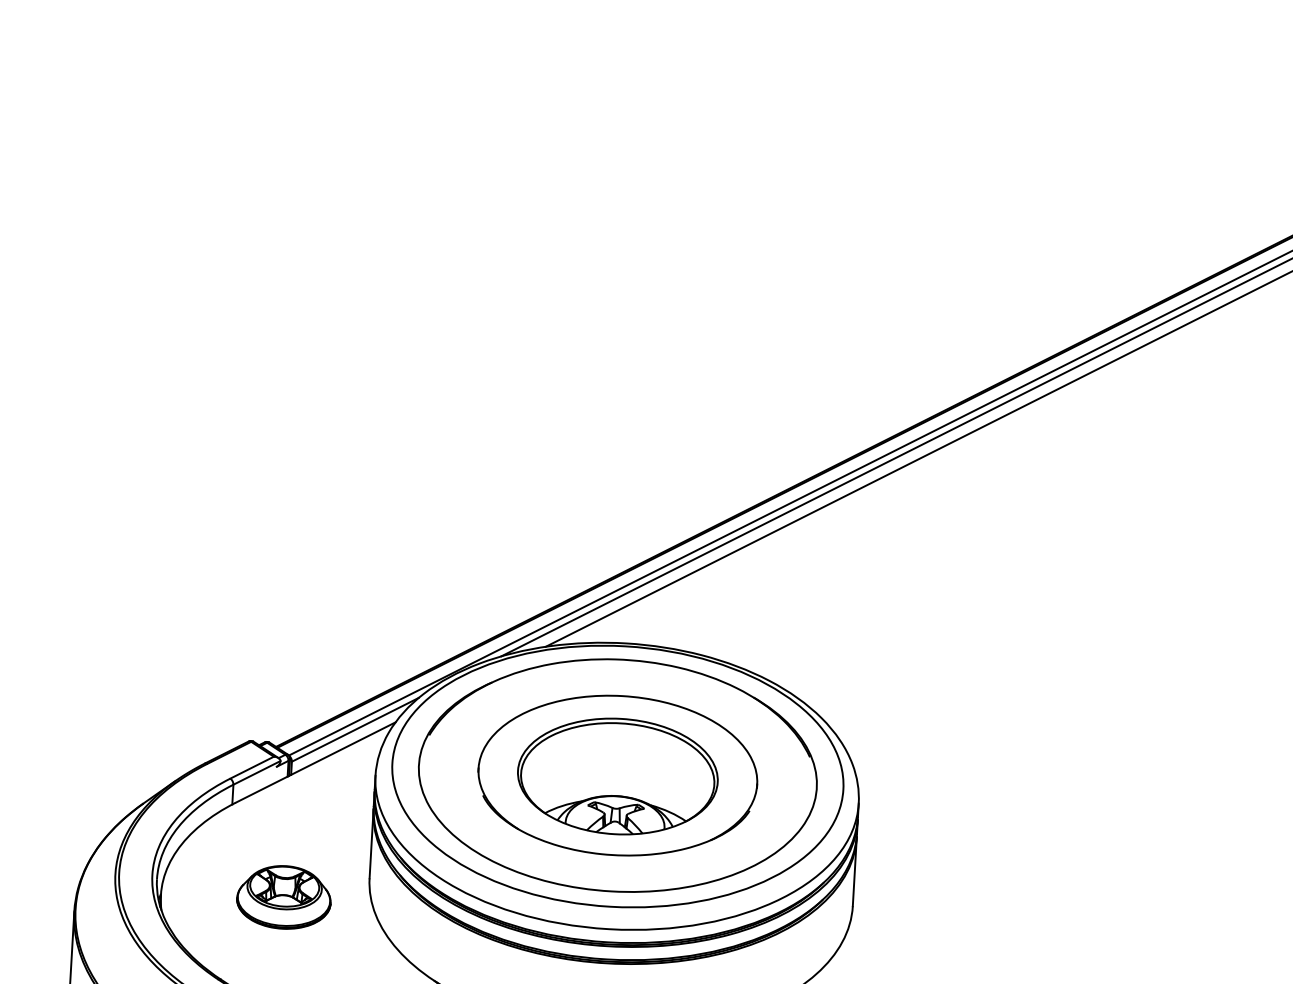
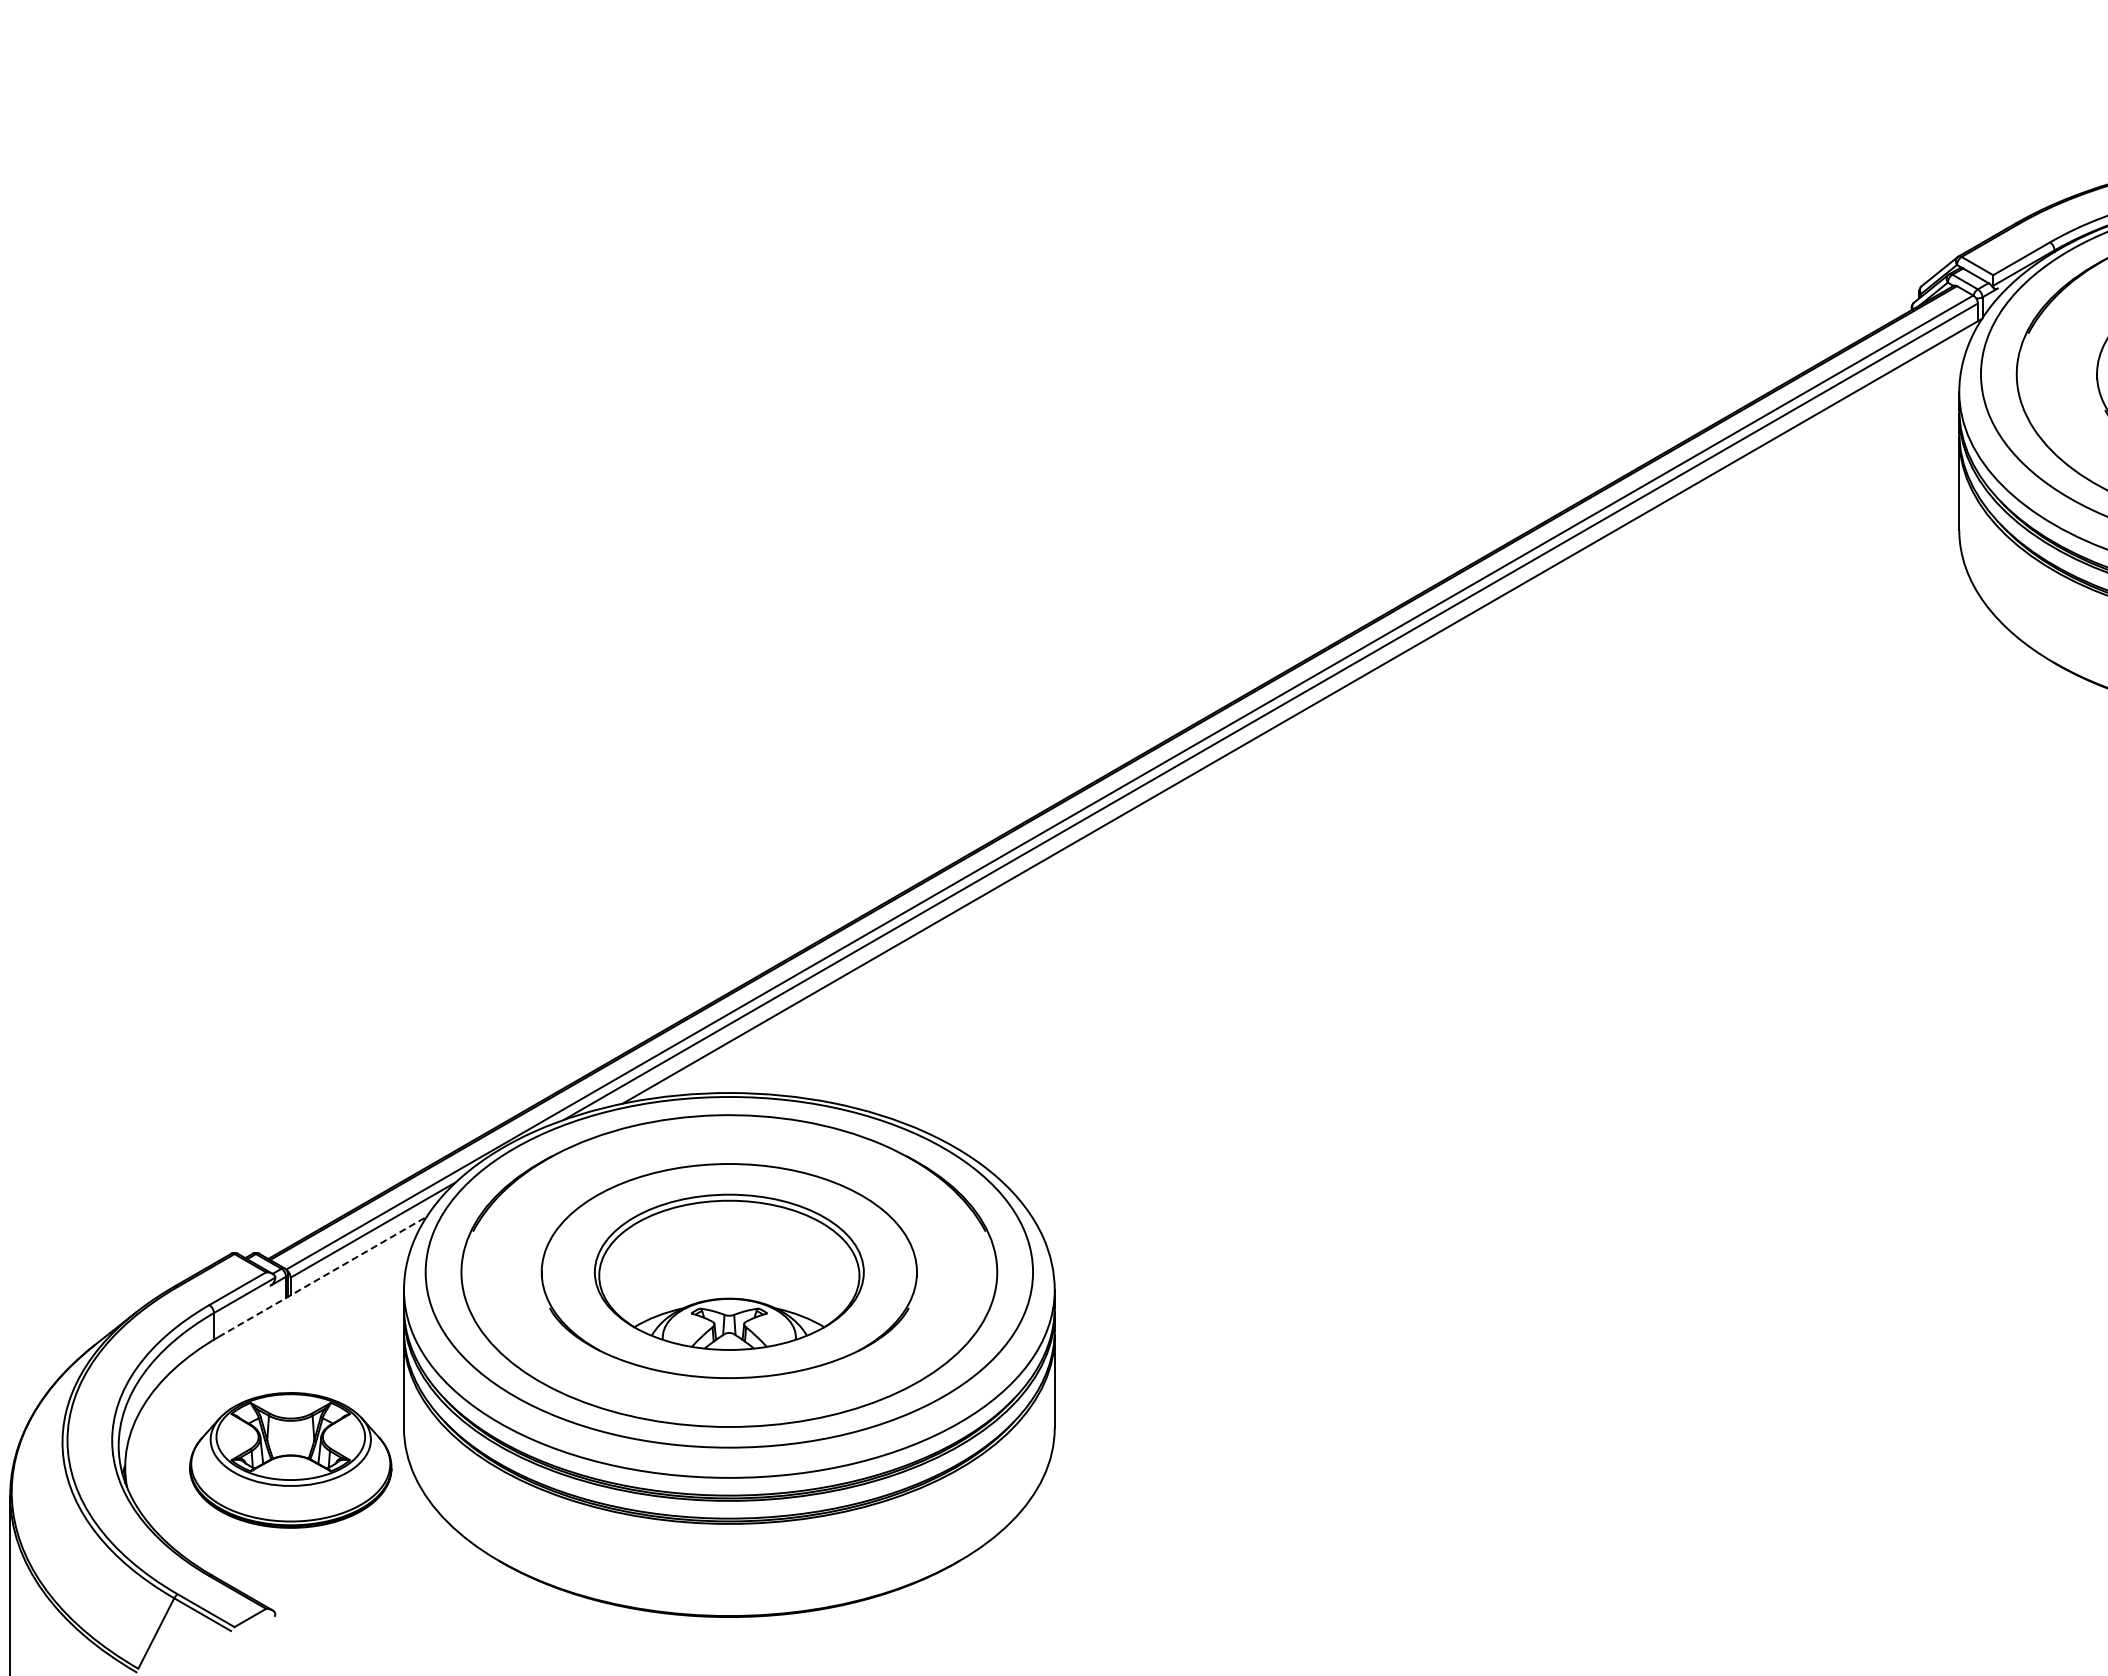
line: (316, 762) -> (323, 1276), solid -> dashed
part: (283, 897) -> (290, 1460), size x1.6

